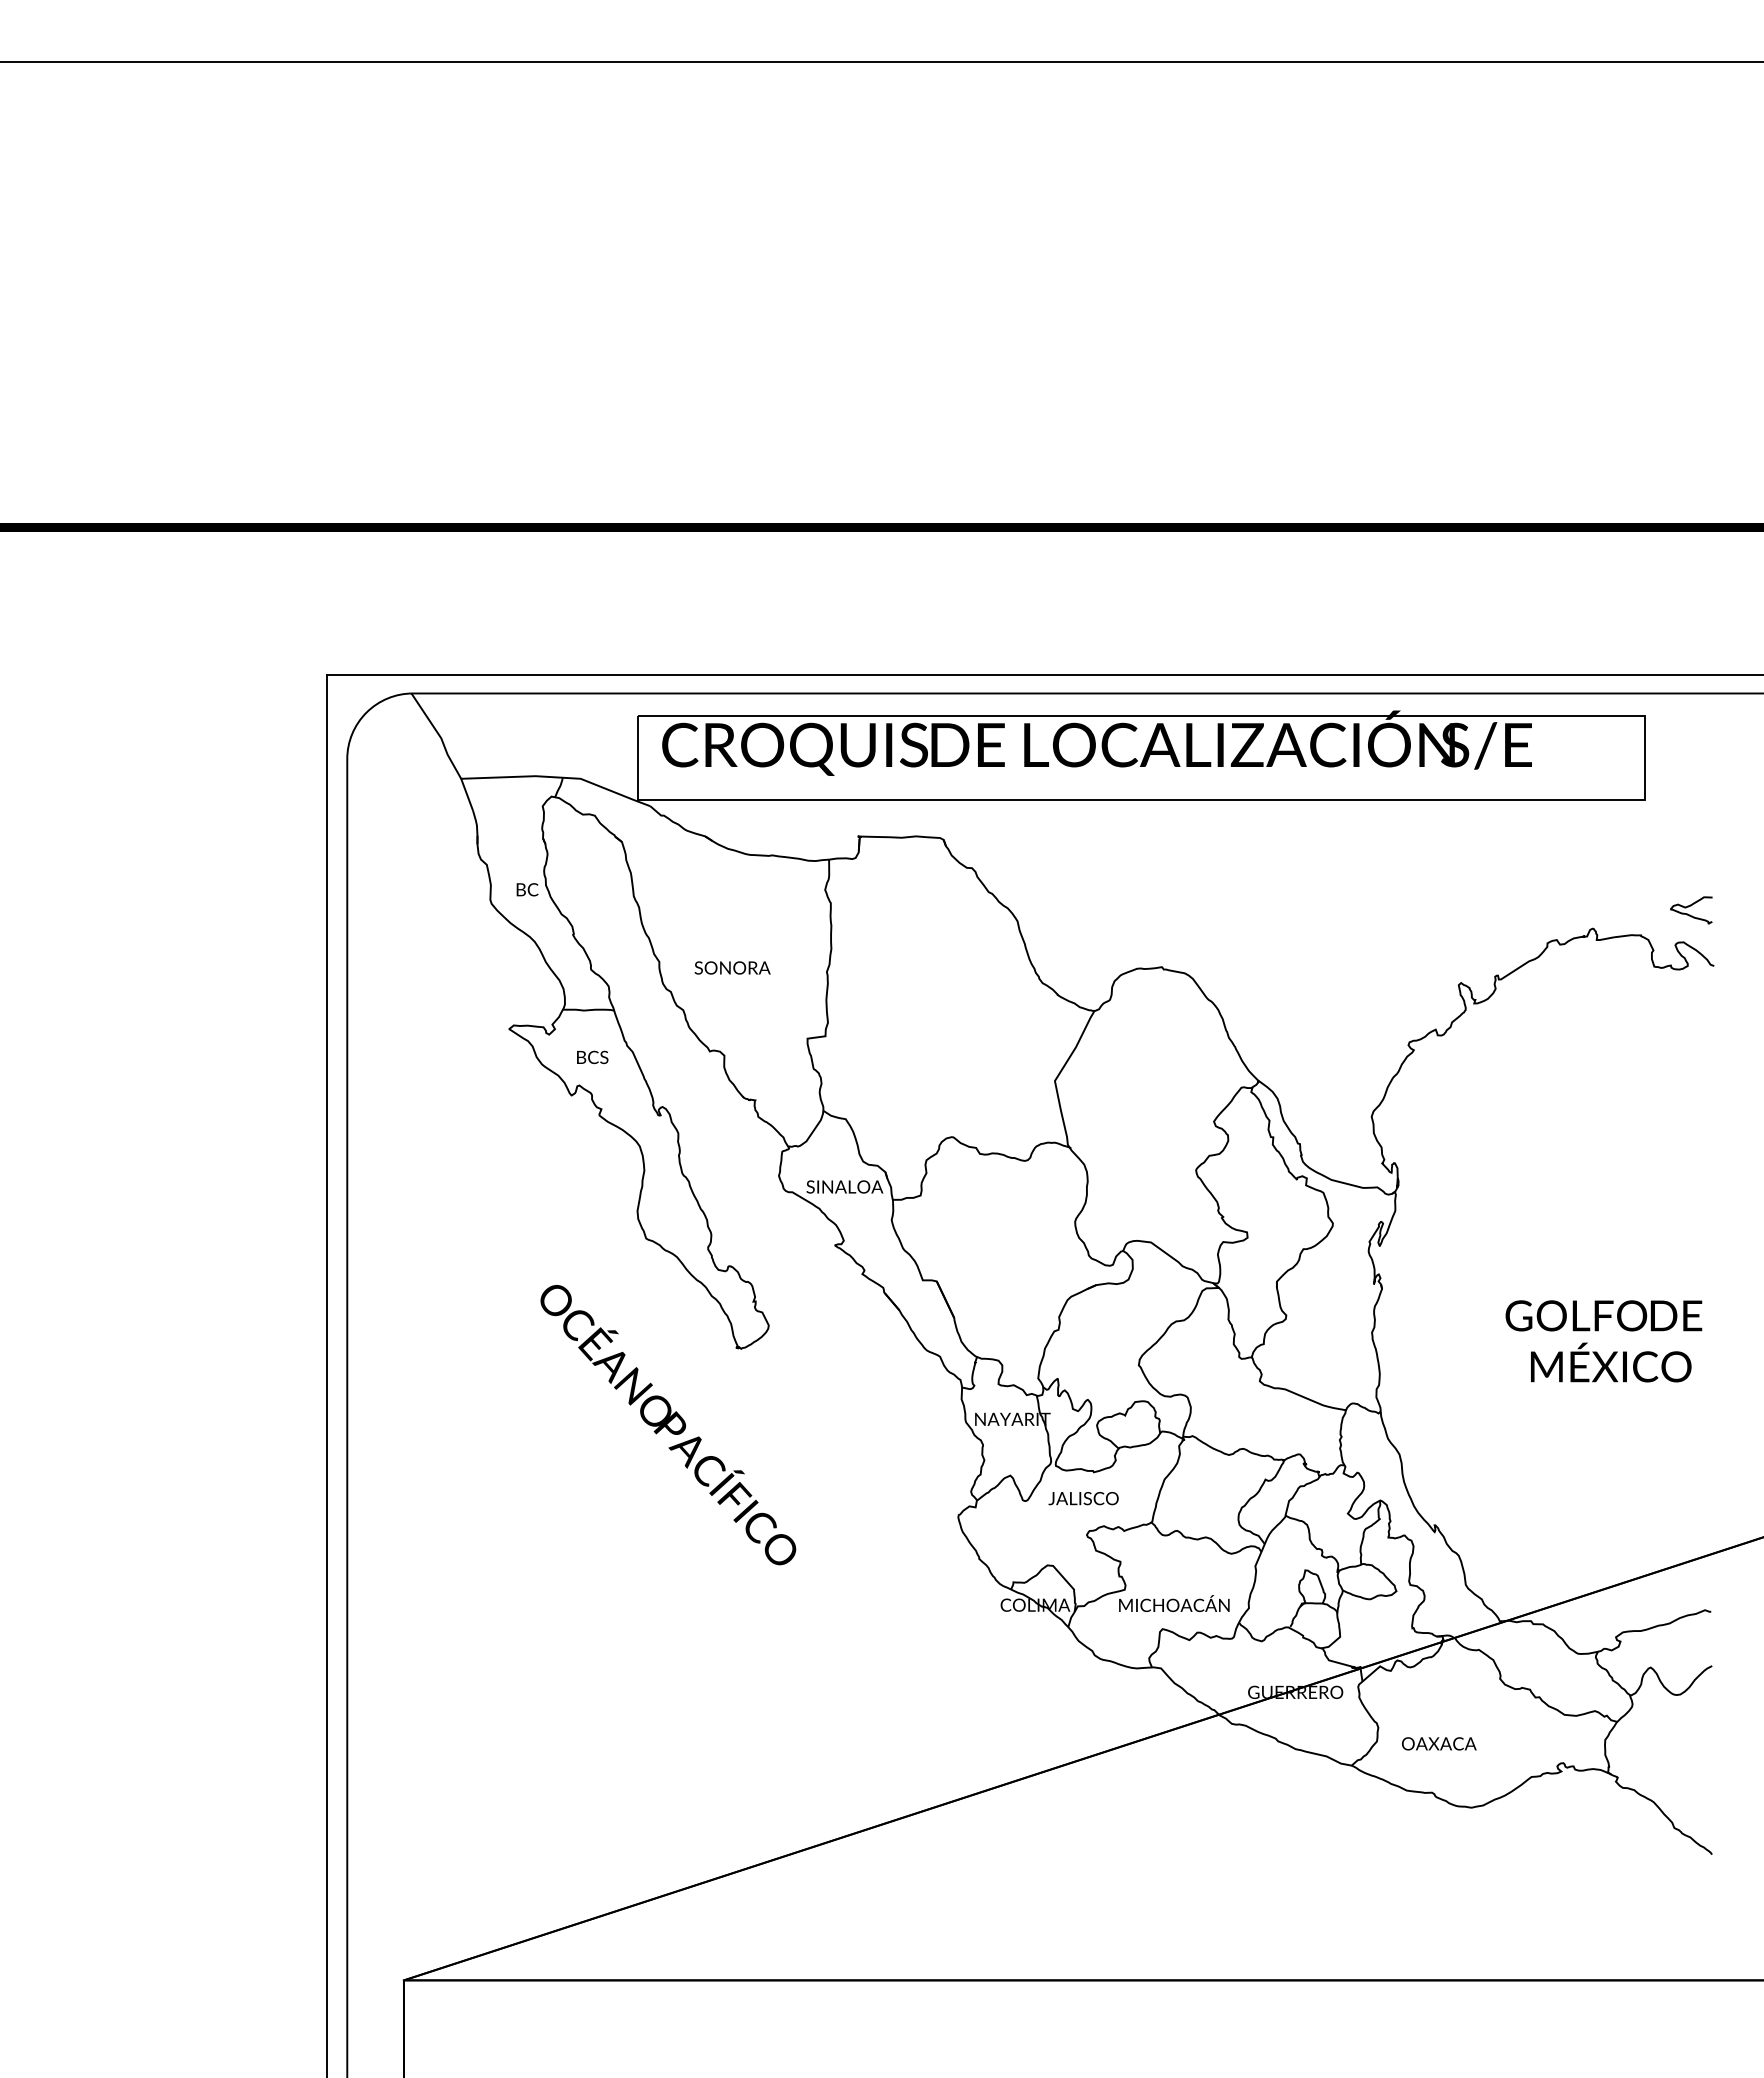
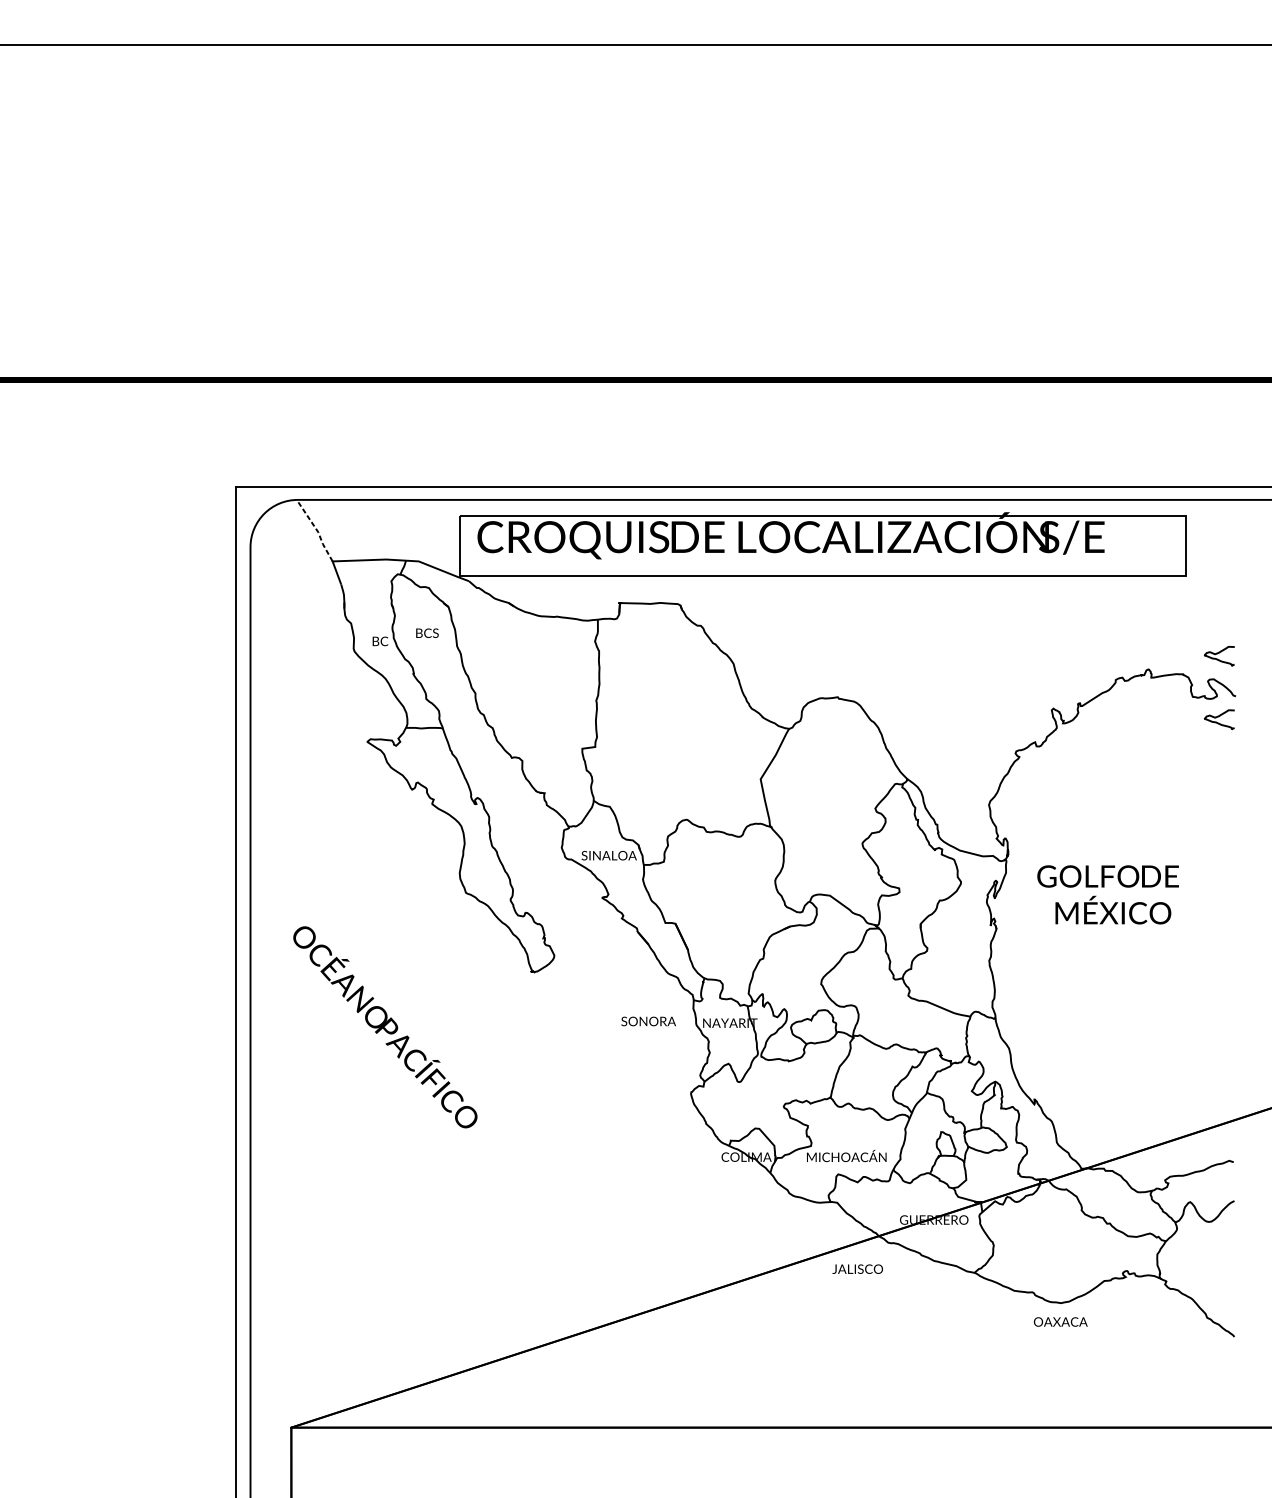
line: (439, 735) -> (317, 530), solid -> dashed
text: (732, 967) -> (648, 1021), moved
curve: (1691, 994) -> (1219, 716), added
text: (592, 1057) -> (427, 633), moved
text: (1603, 1341) -> (1107, 894), moved
text: (668, 1425) -> (385, 1027), moved
text: (1083, 1498) -> (857, 1269), moved
text: (1439, 1743) -> (1060, 1321), moved

